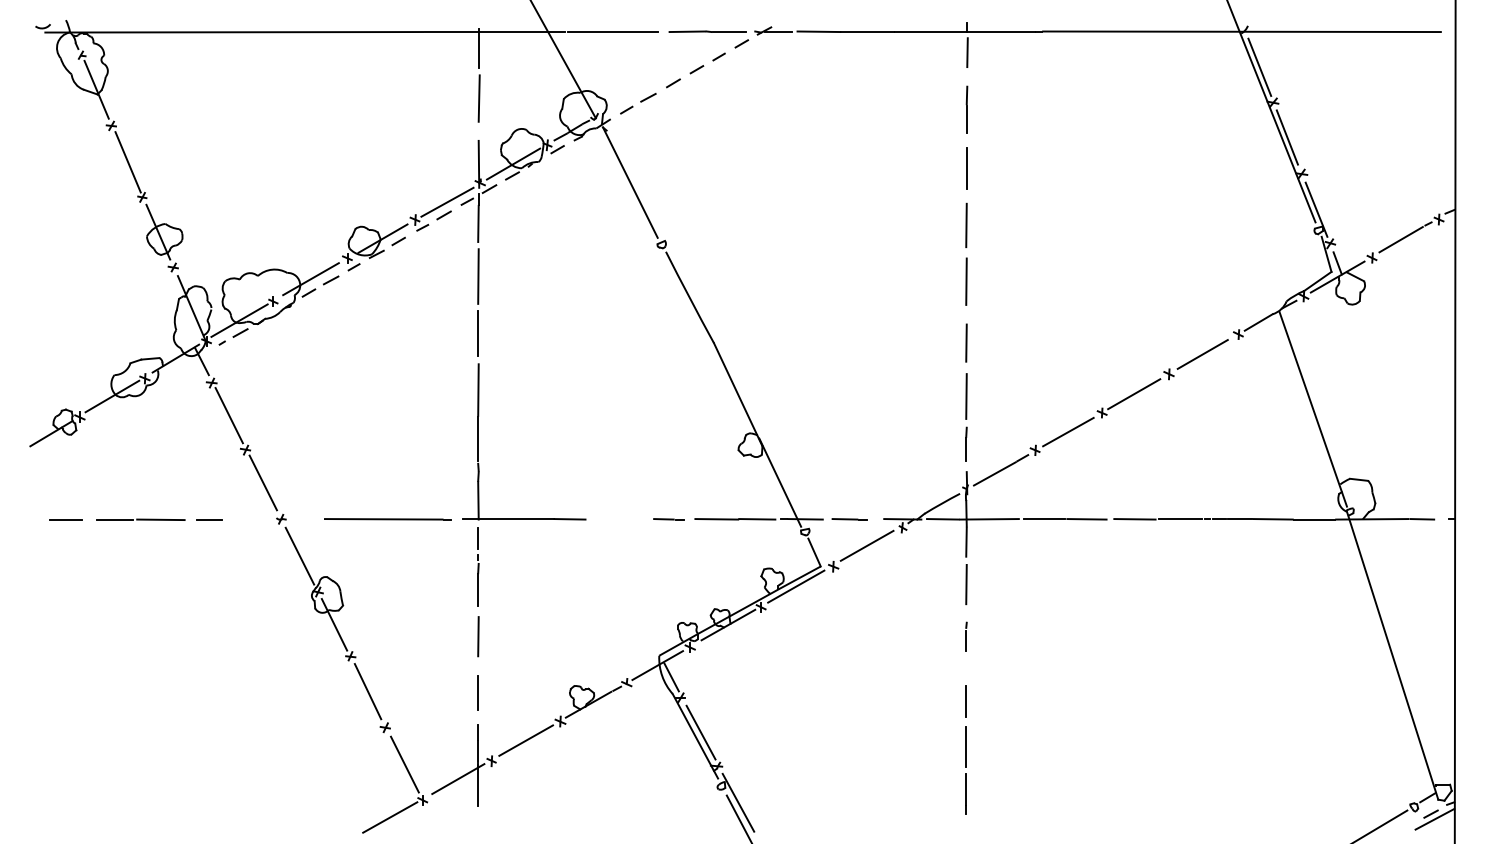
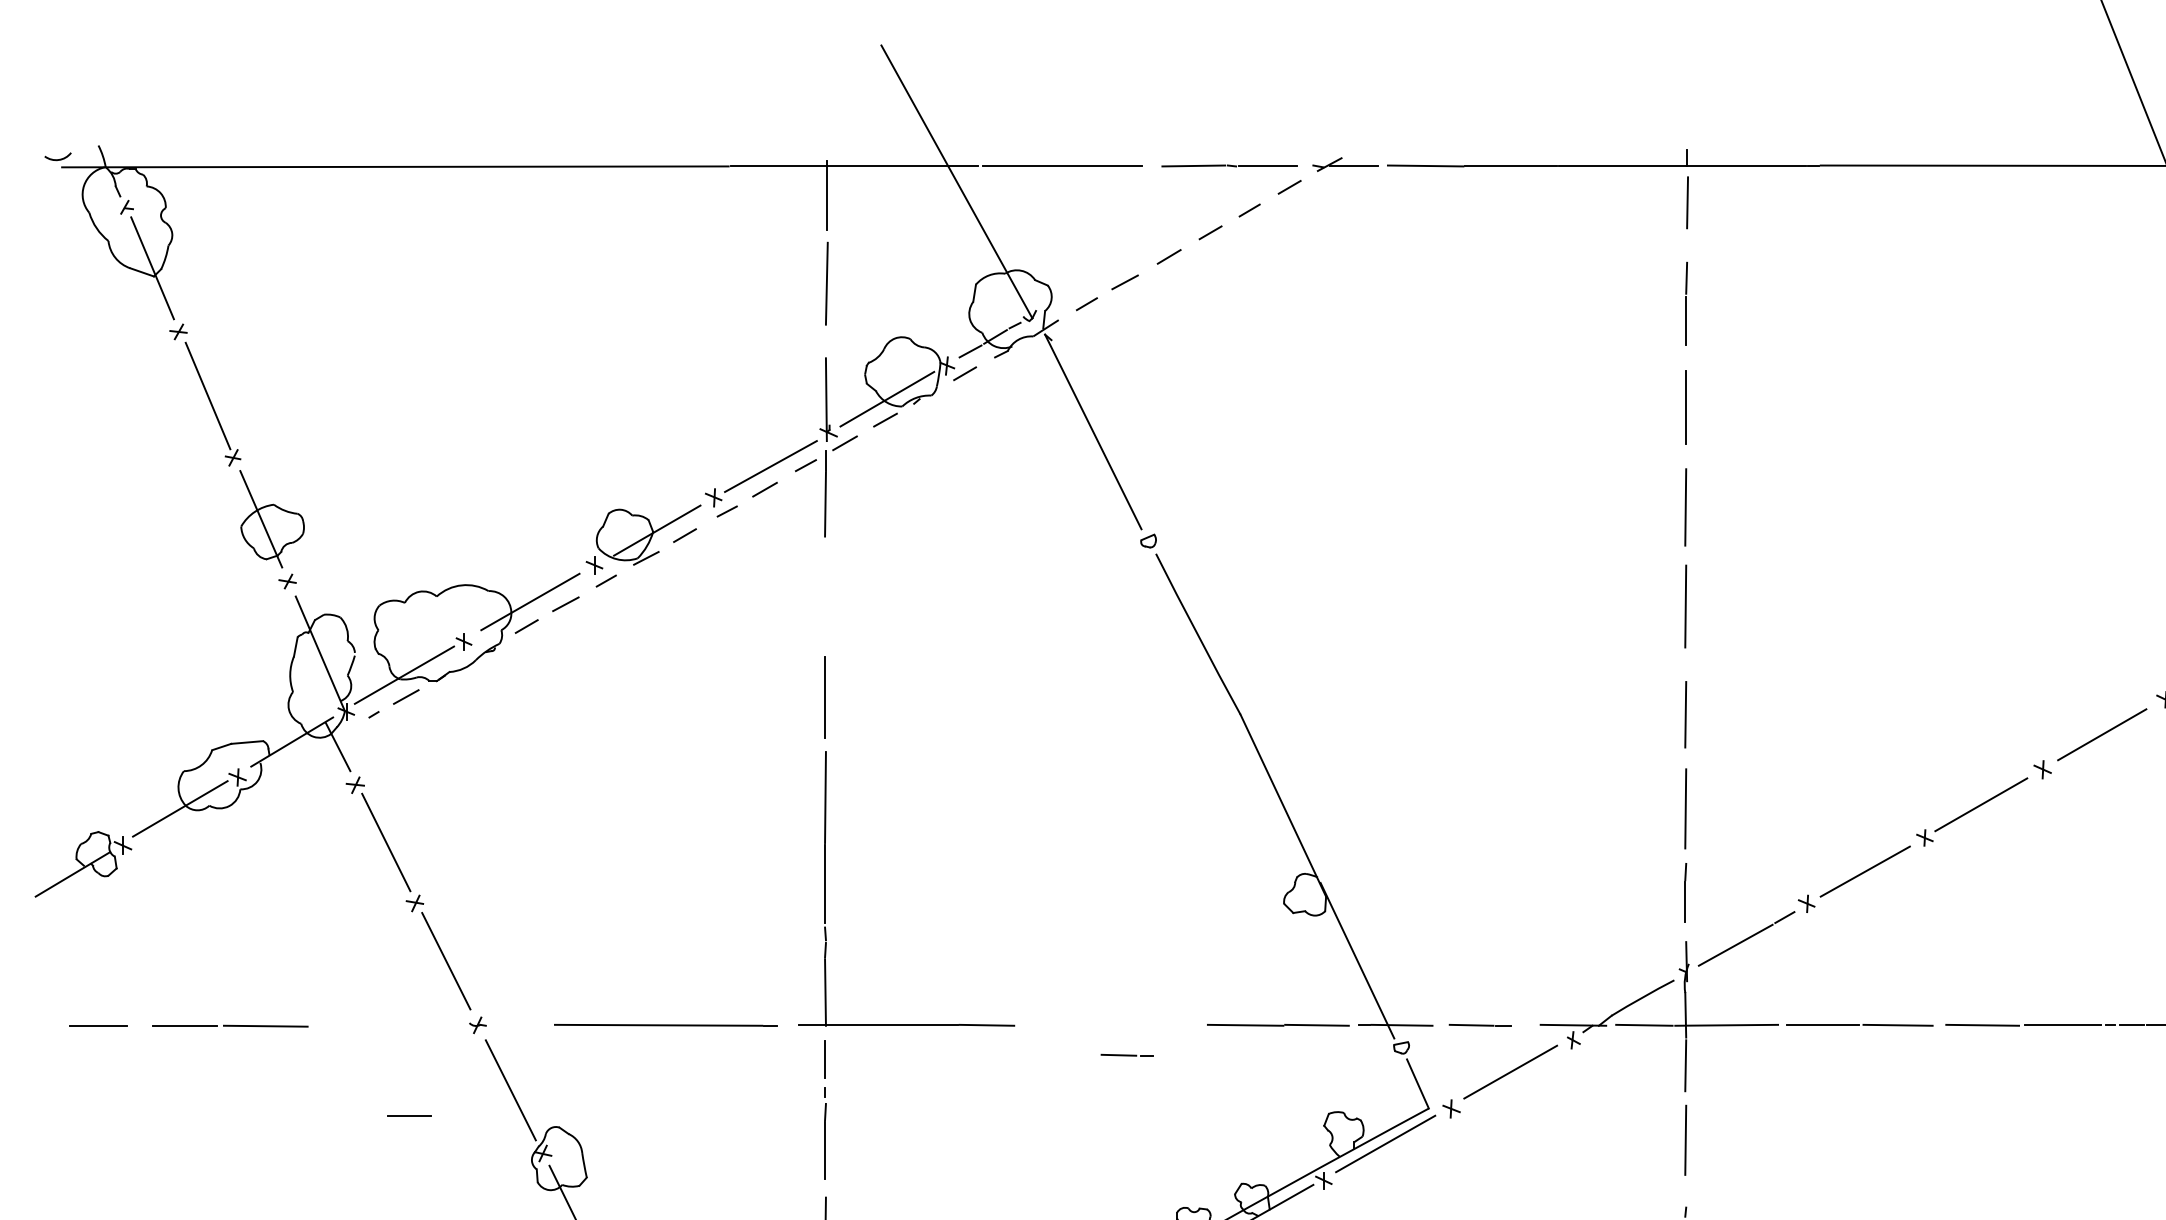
line: (478, 276) -> (825, 597), removed
line: (209, 519) -> (409, 1115), moved
line: (668, 519) -> (1126, 1055), moved

